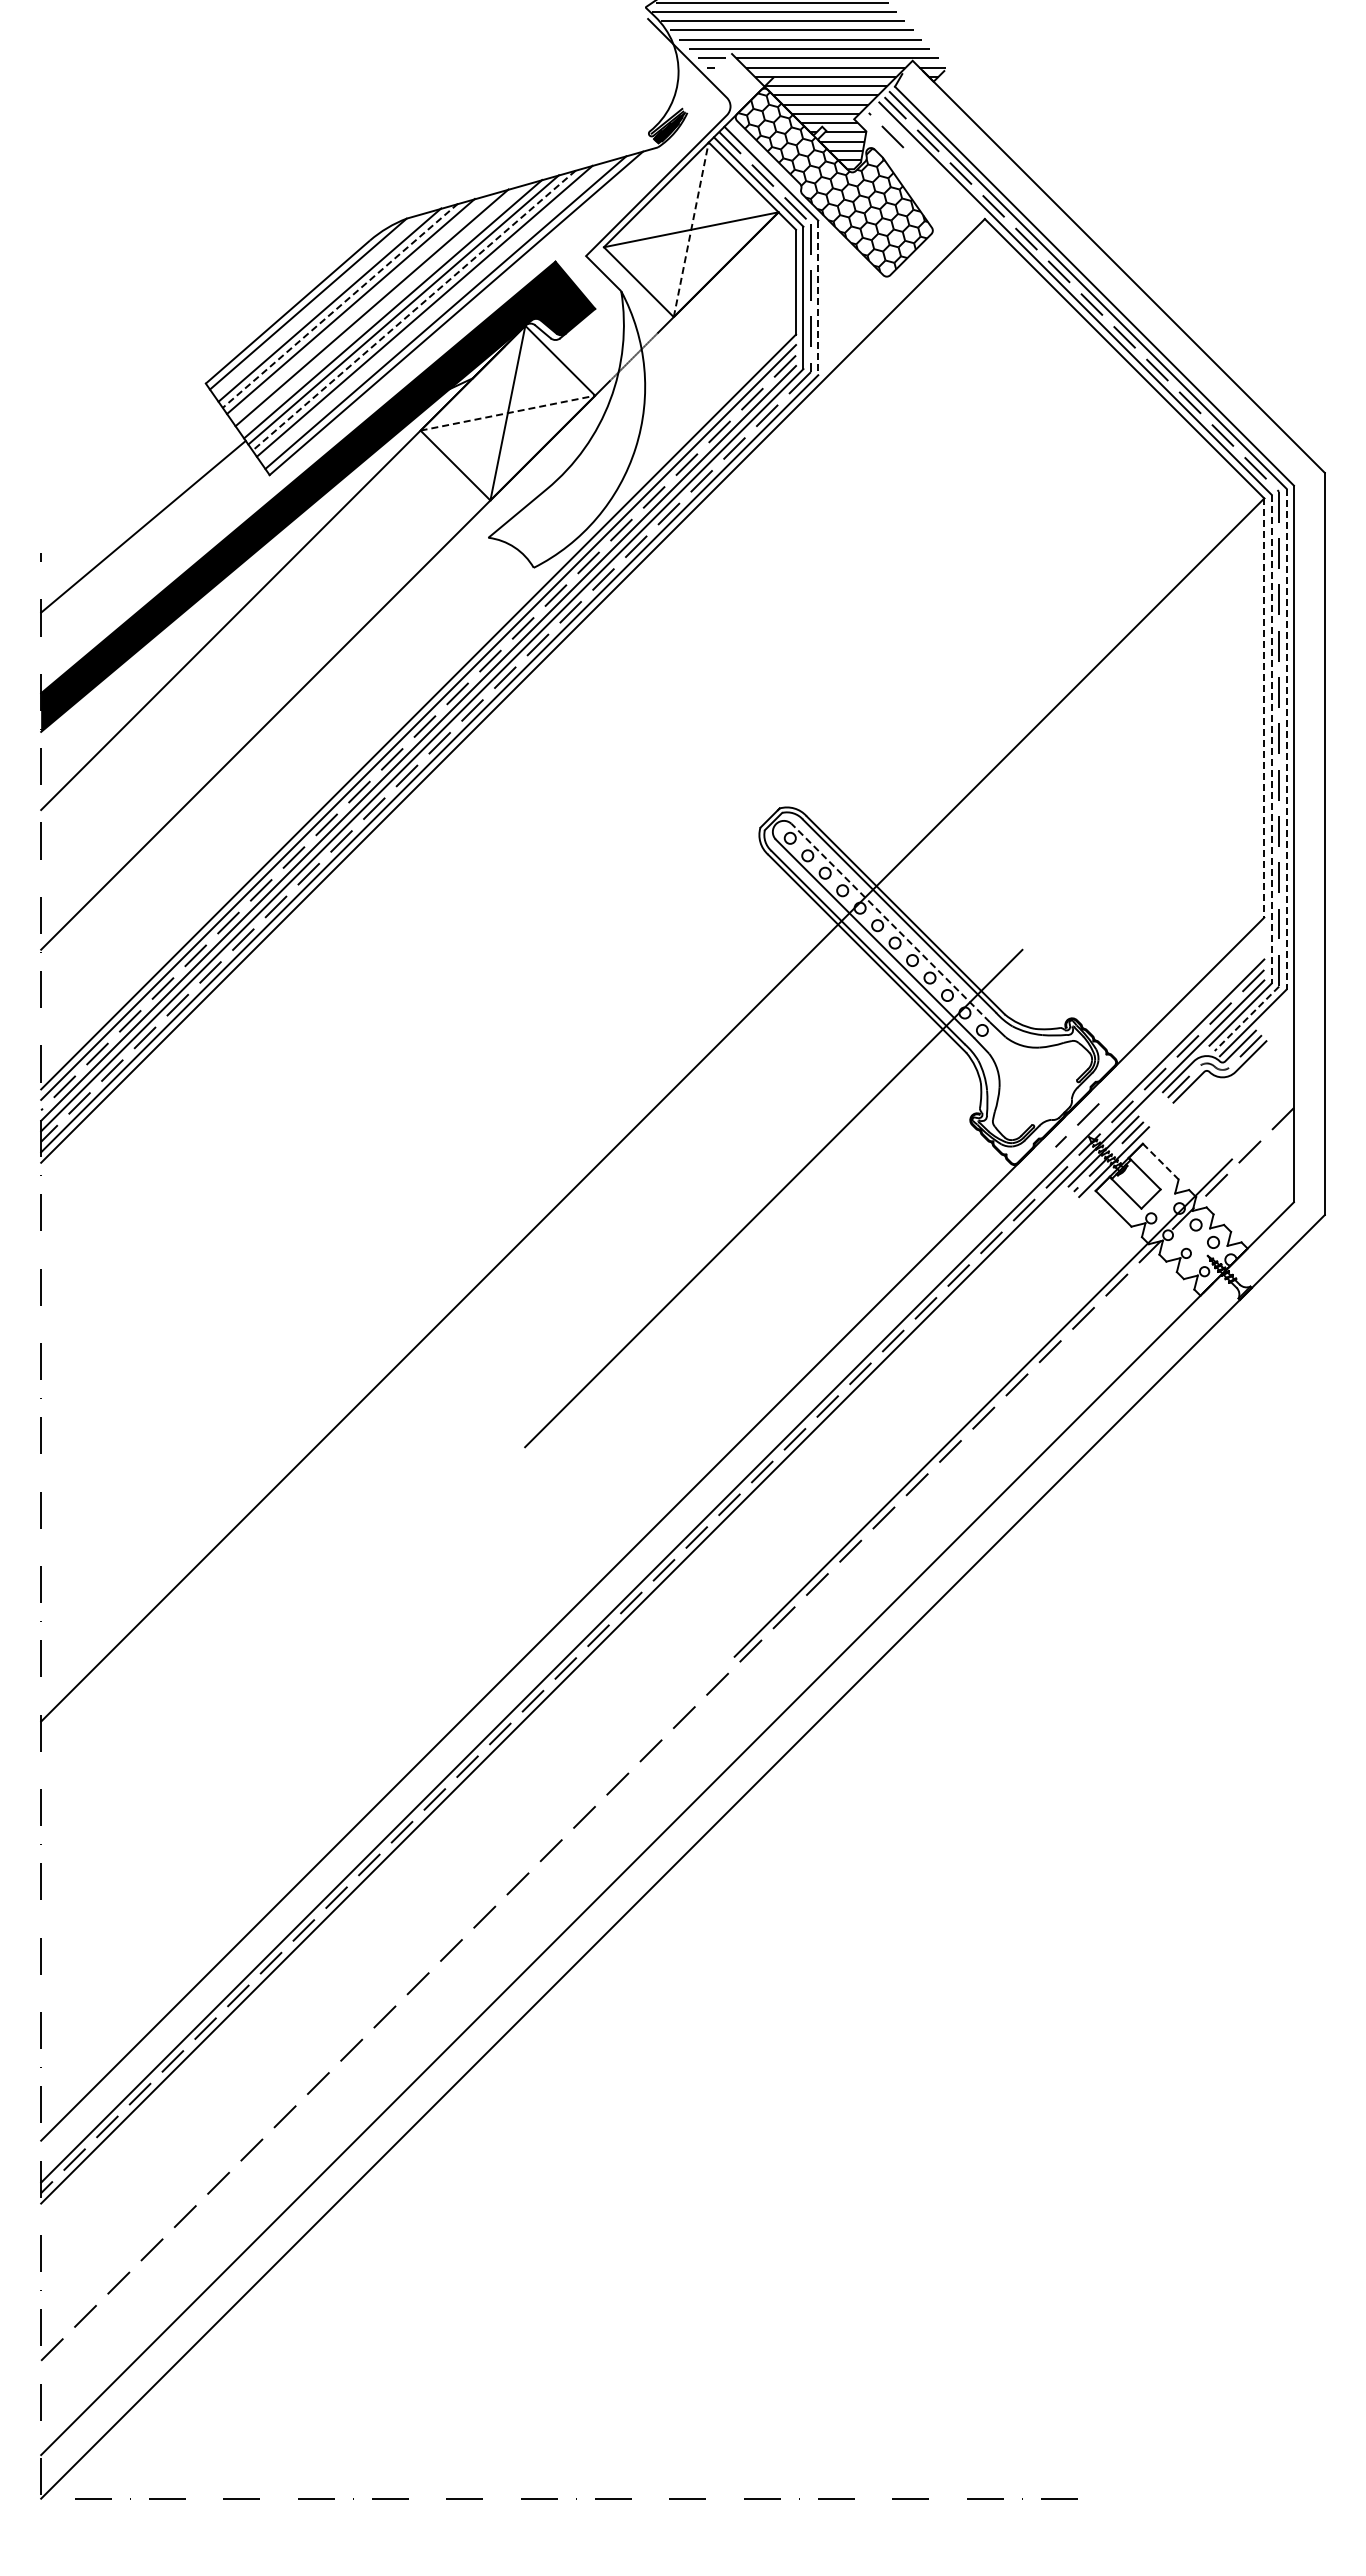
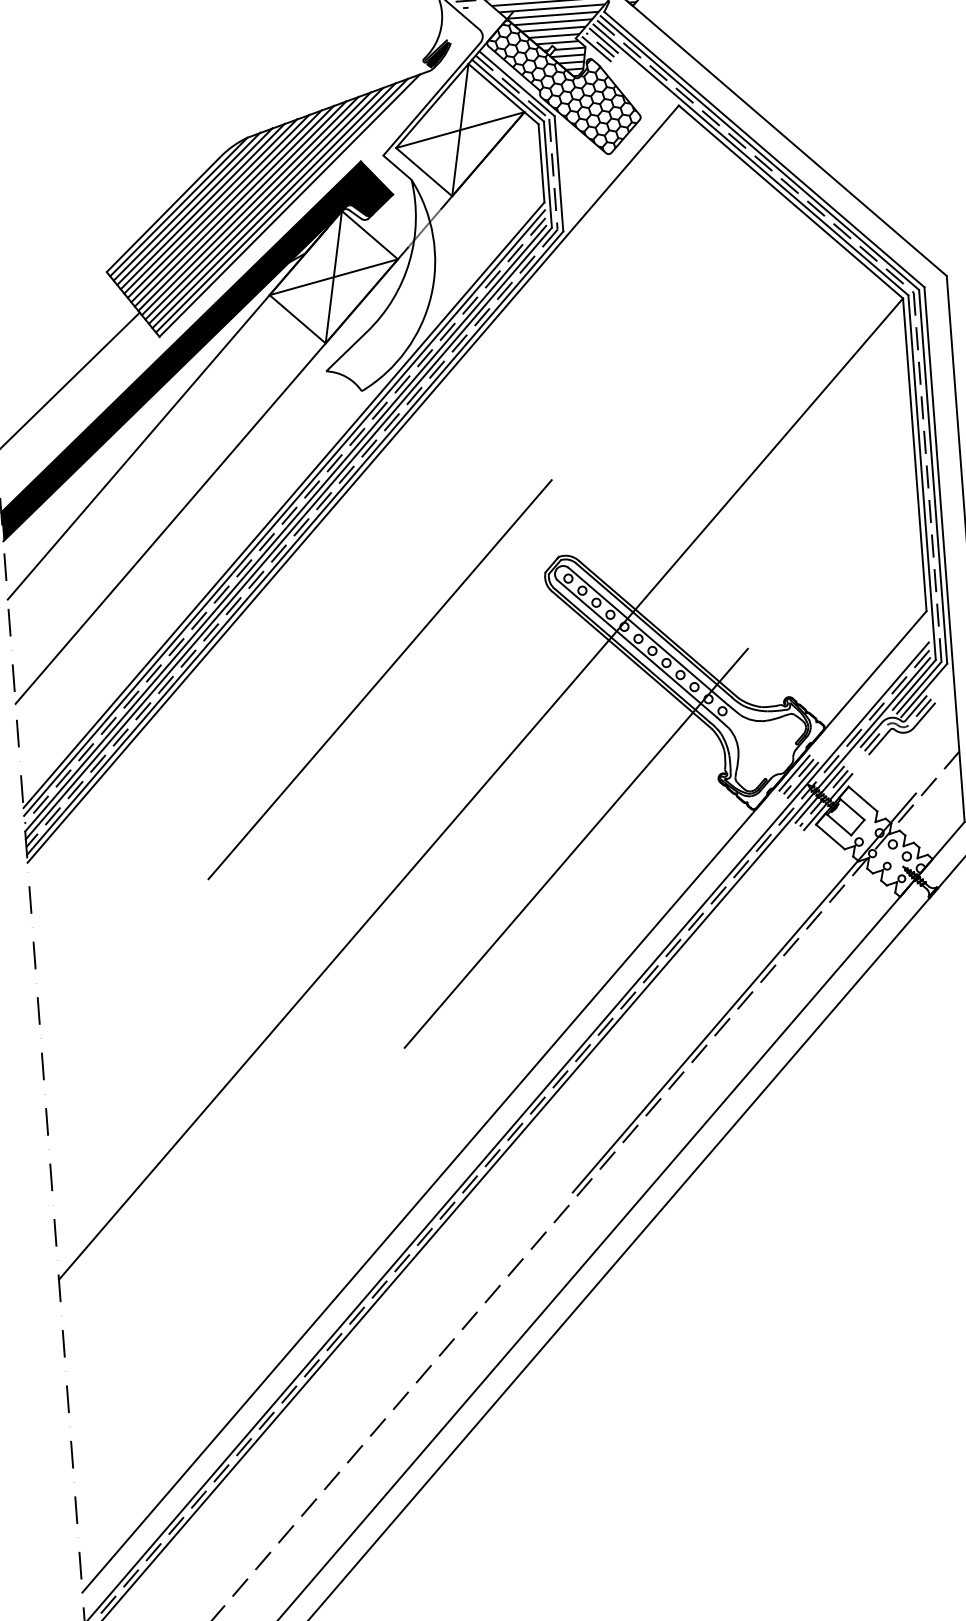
line: (891, 124) -> (603, 40), added
line: (880, 135) -> (596, 49), added
line: (691, 229) -> (460, 129), dashed -> solid
line: (818, 298) -> (559, 174), dashed -> solid
line: (319, 304) -> (187, 206), added
line: (340, 305) -> (202, 206), dashed -> solid
line: (361, 307) -> (218, 206), added
line: (382, 308) -> (234, 206), added
line: (414, 310) -> (258, 205), dashed -> solid
line: (435, 311) -> (274, 205), added
line: (508, 413) -> (334, 277), dashed -> solid
line: (1264, 708) -> (914, 455), dashed -> solid
line: (1271, 739) -> (921, 477), dashed -> solid
line: (1286, 739) -> (933, 477), dashed -> solid
line: (890, 922) -> (647, 635), dashed -> solid
line: (528, 953) -> (379, 679), added
line: (1246, 1018) -> (918, 687), dashed -> solid
line: (1072, 1120) -> (794, 773), added
line: (1082, 1130) -> (802, 780), added
line: (1161, 1162) -> (863, 799), dashed -> solid

